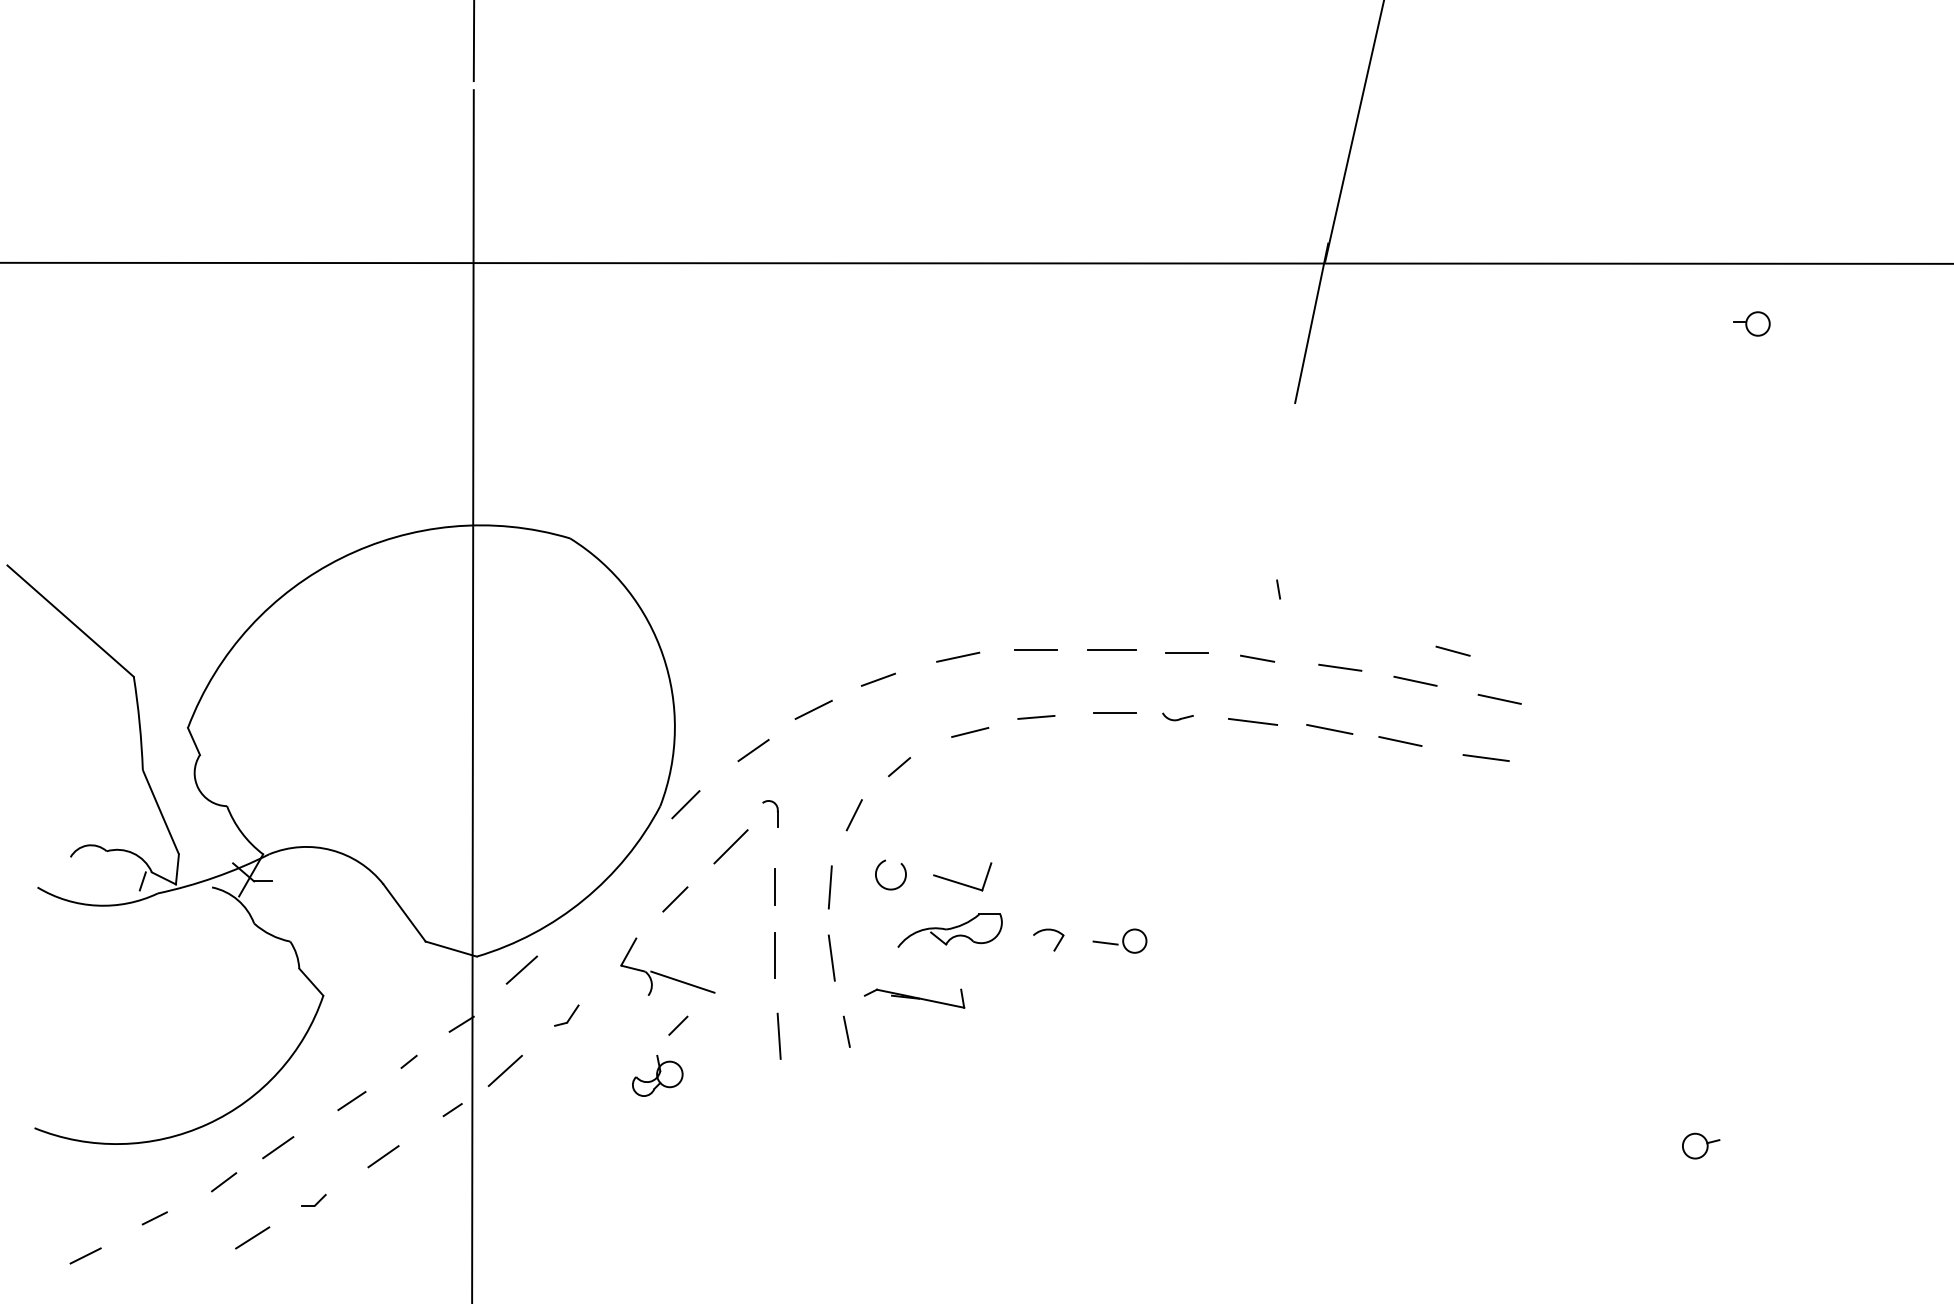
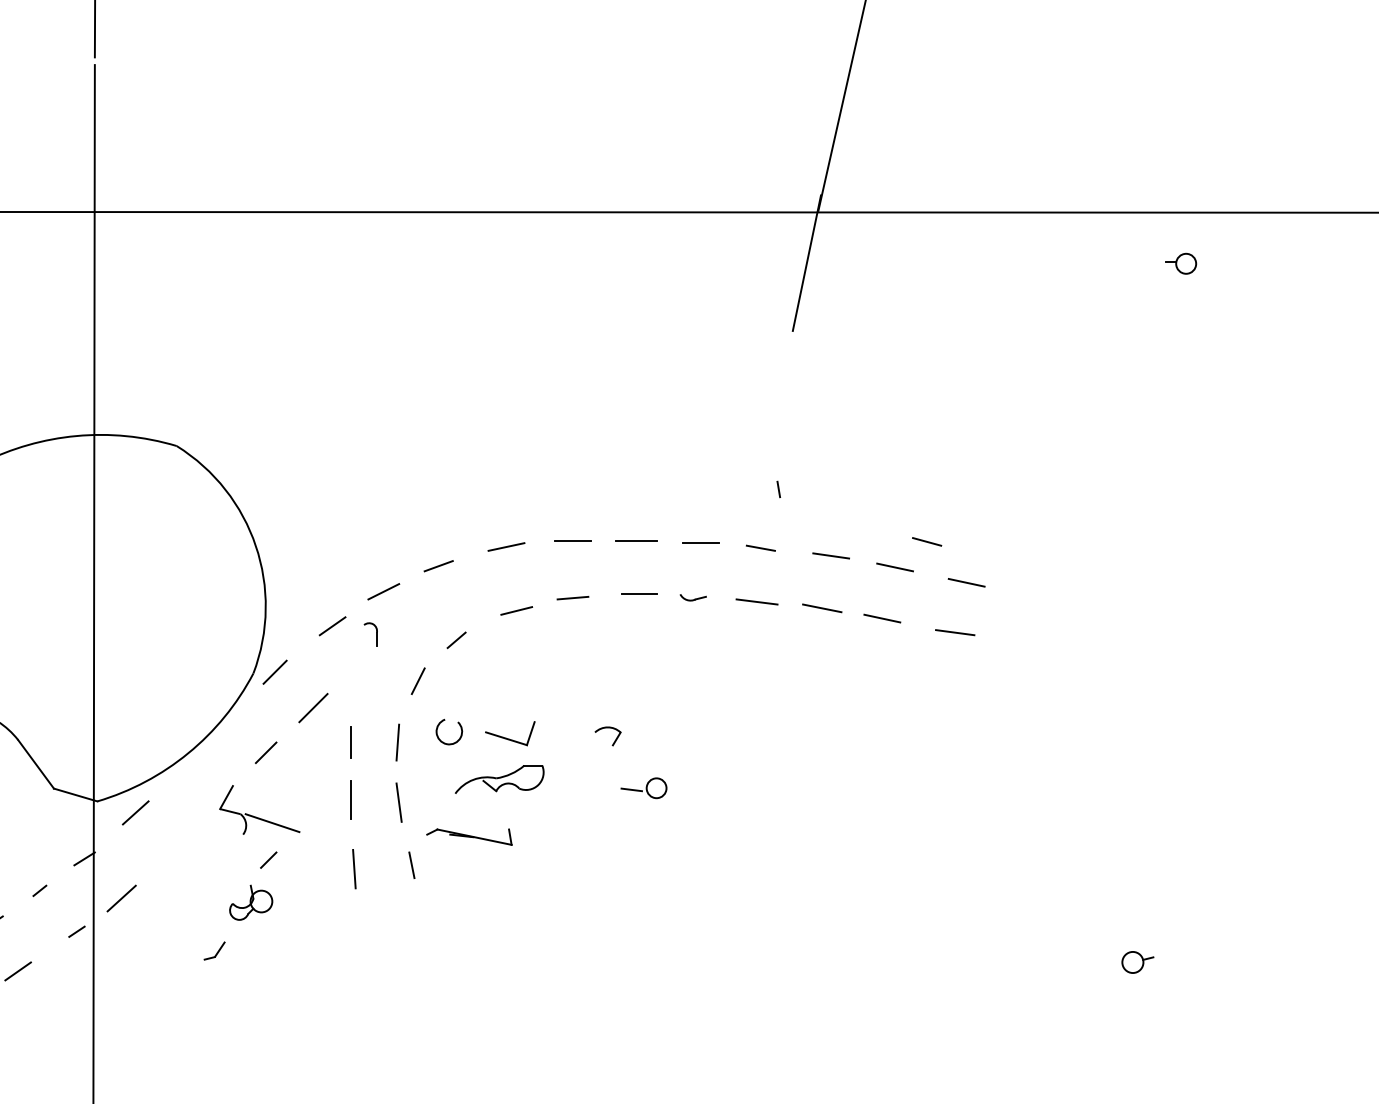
part: (776, 811) -> (375, 632), moved
part: (1048, 930) -> (607, 728), moved
part: (566, 1015) -> (214, 950), moved

